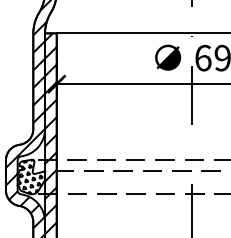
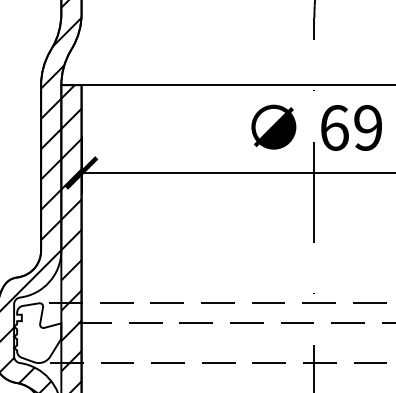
hatch: (31, 176) -> (37, 332), removed

